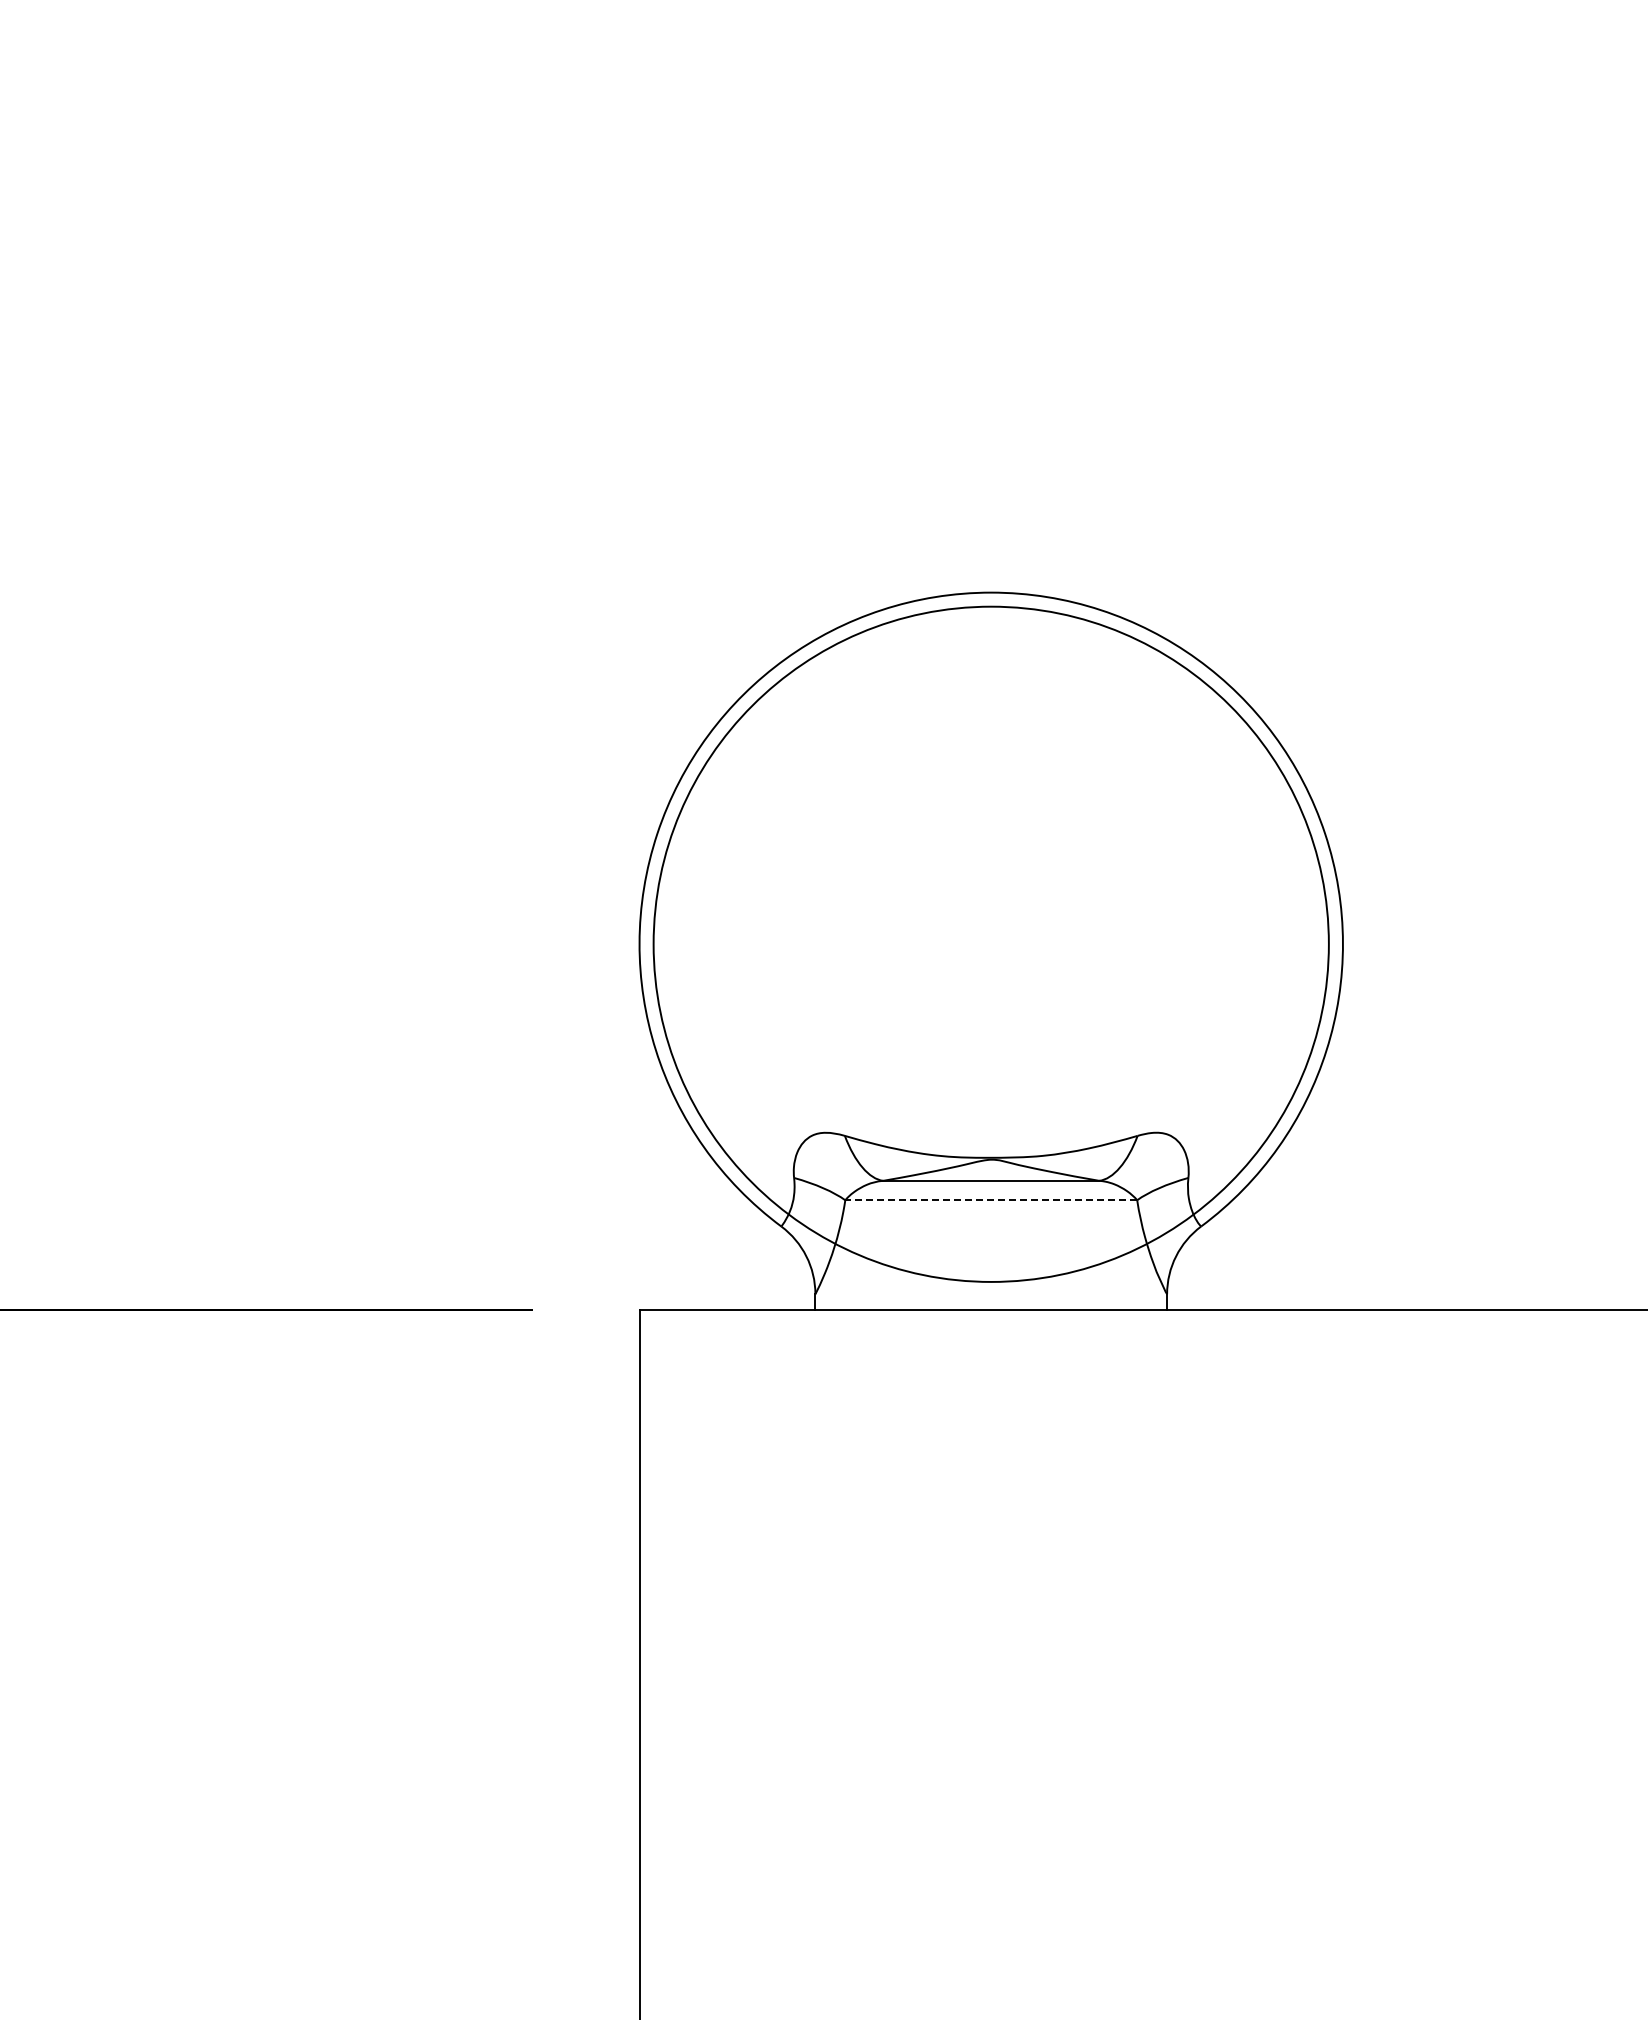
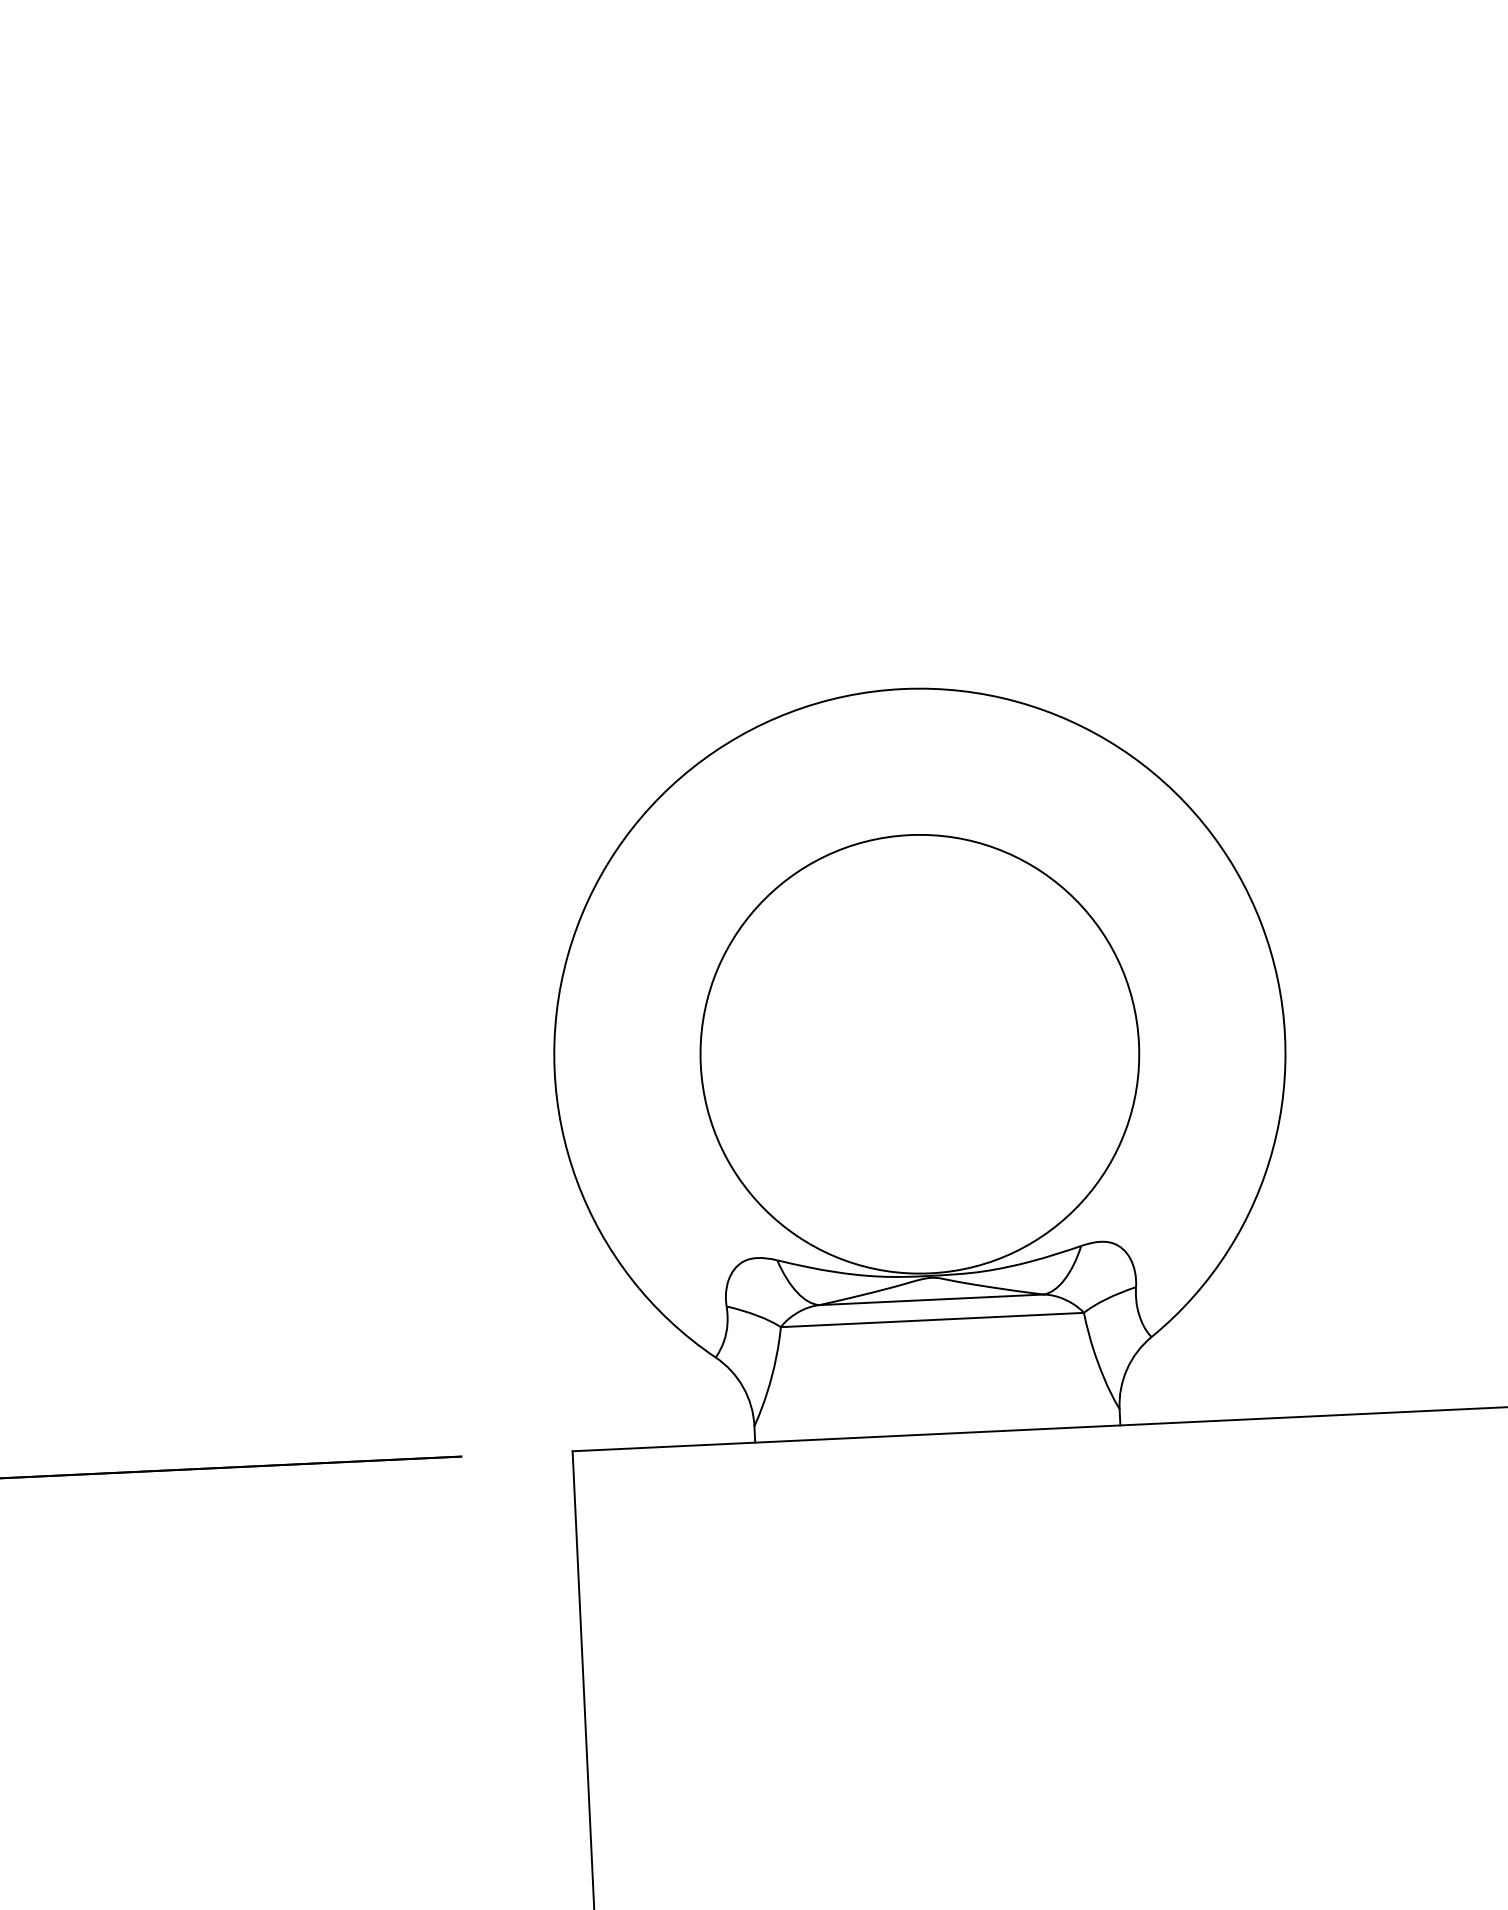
circle: (991, 944) -> (920, 1054), size x0.62
line: (991, 1200) -> (932, 1320), dashed -> solid

